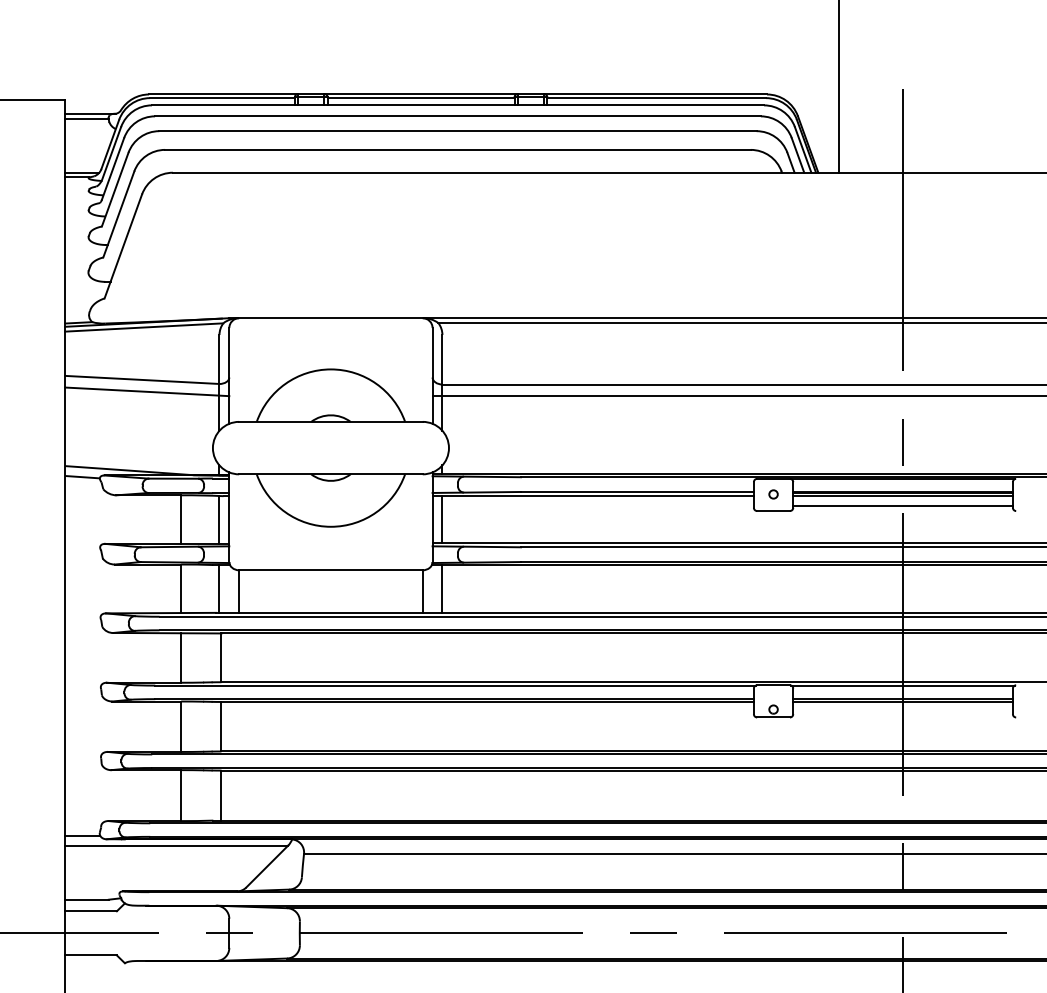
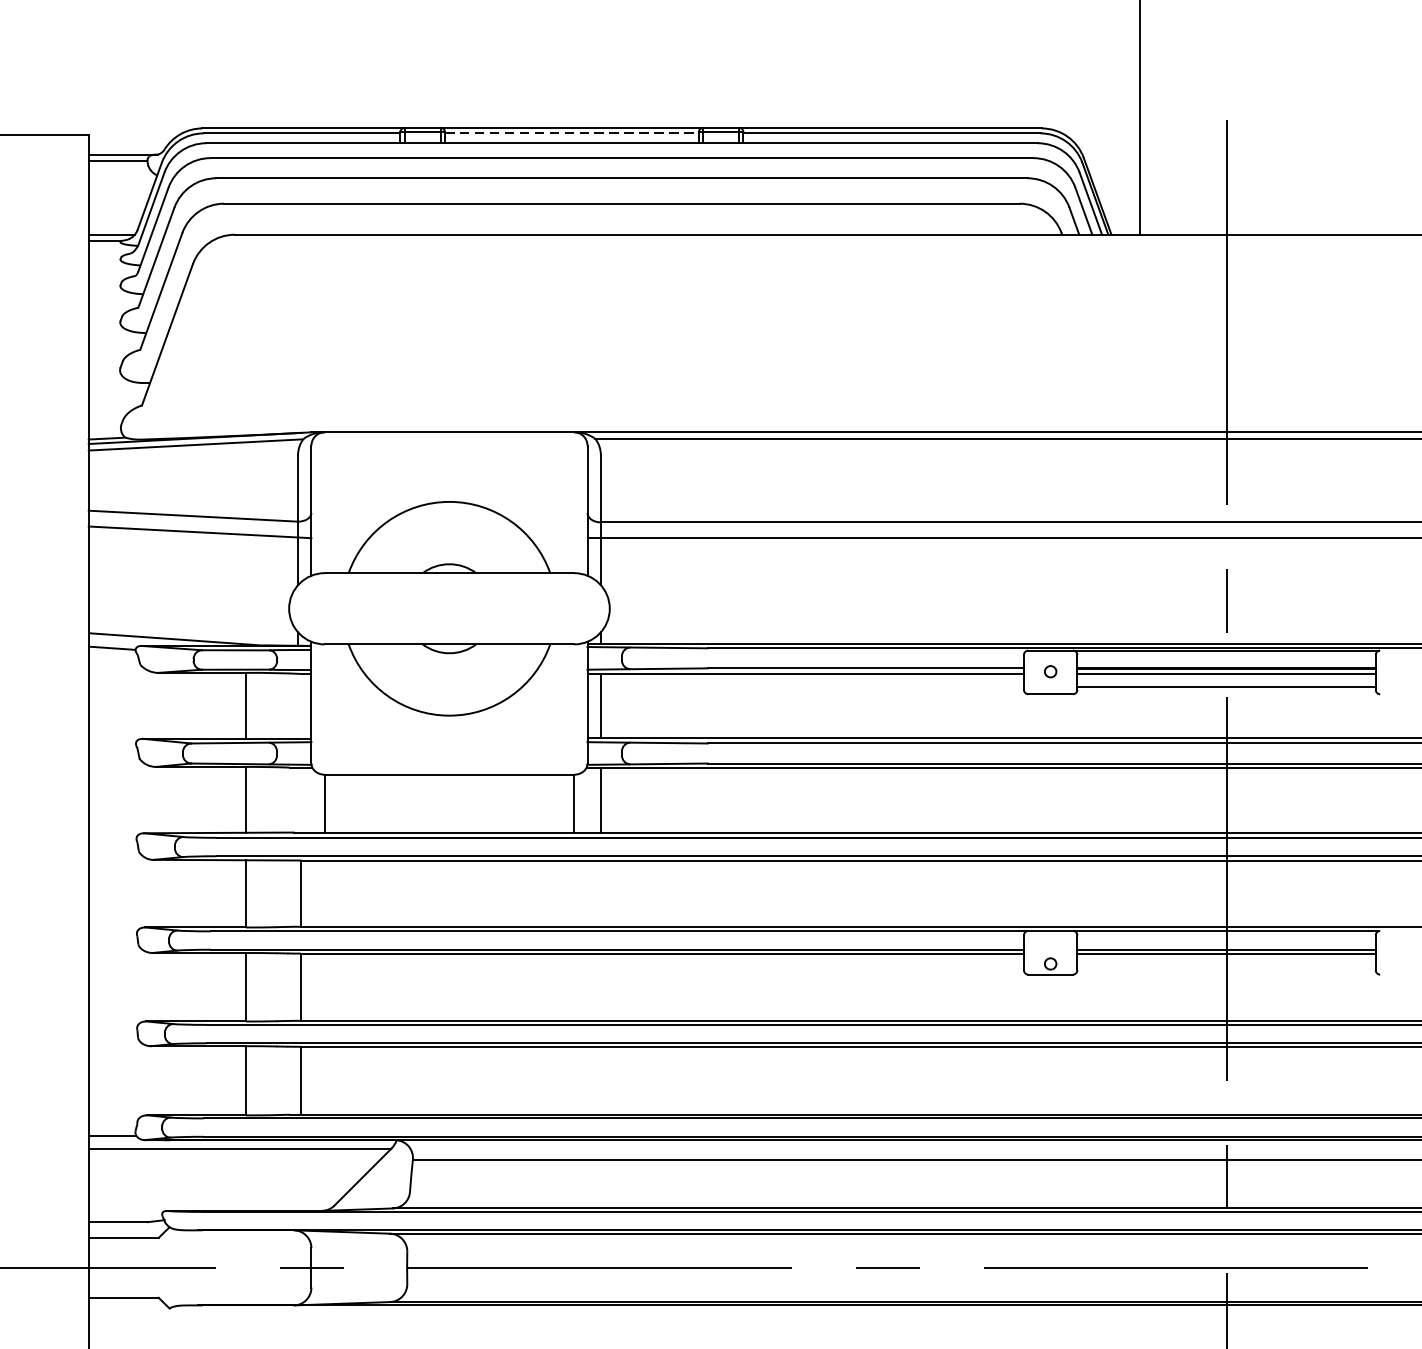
line: (421, 98) -> (572, 133), solid -> dashed
line: (219, 519) -> (298, 705), removed
line: (219, 588) -> (298, 799), removed

